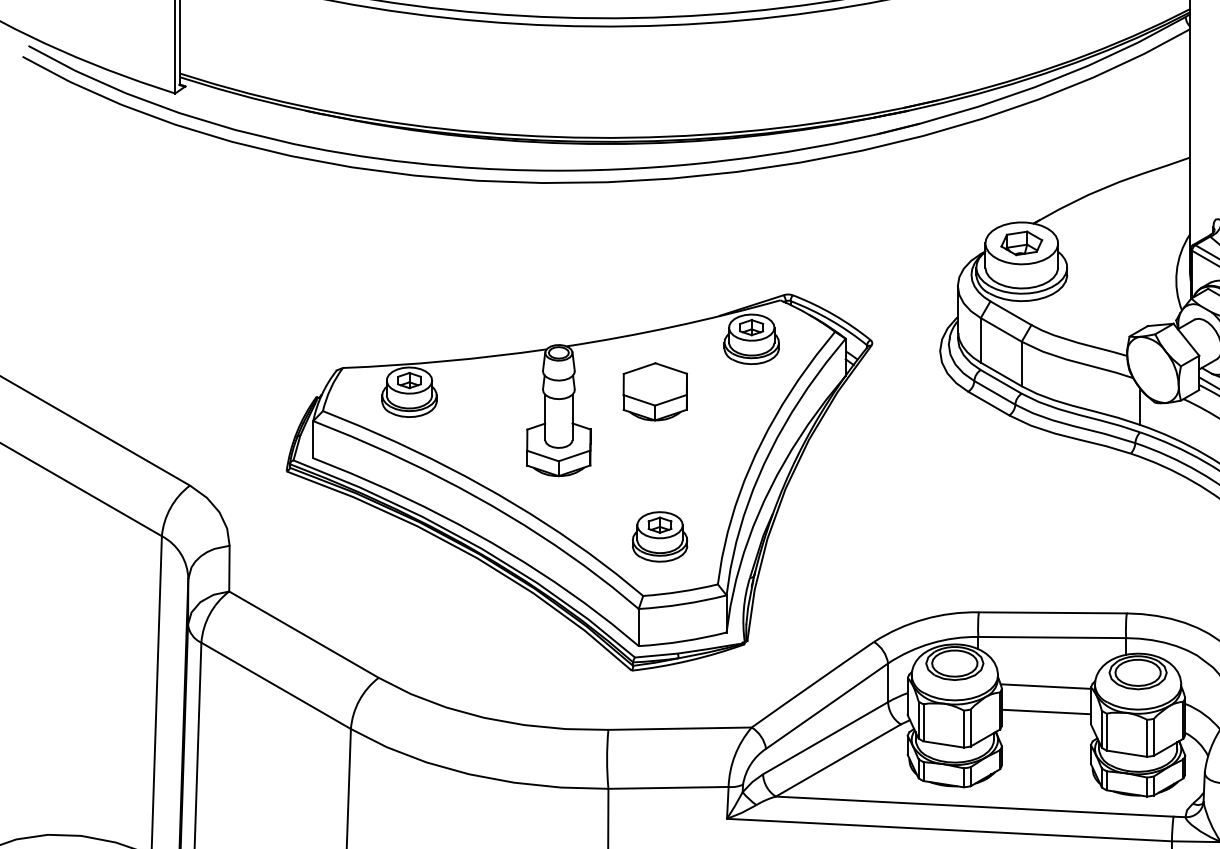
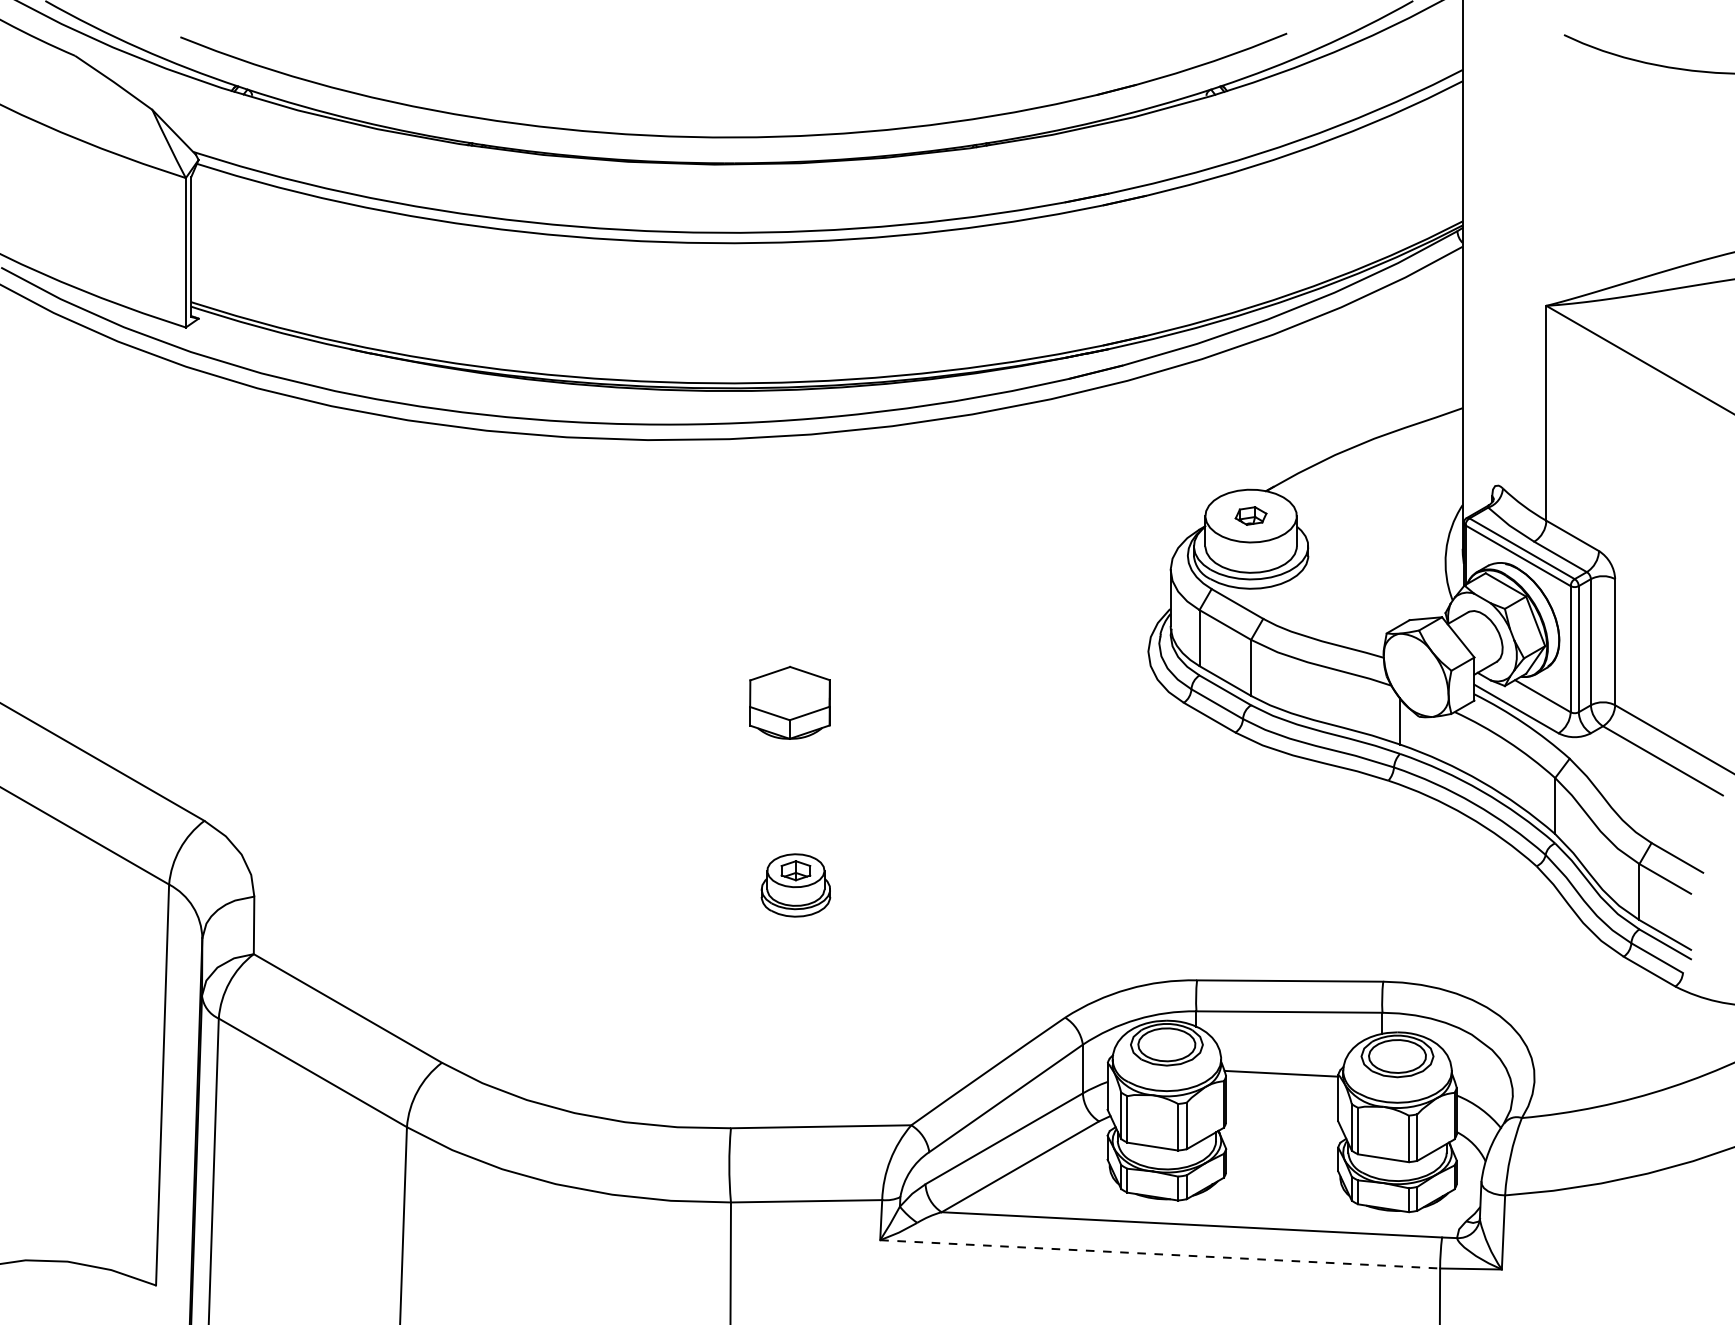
part: (1021, 242) -> (1250, 515), size x0.6
part: (579, 482) -> (694, 816), removed
line: (1046, 711) -> (1282, 1105), removed
line: (949, 830) -> (1160, 1254), solid -> dashed

